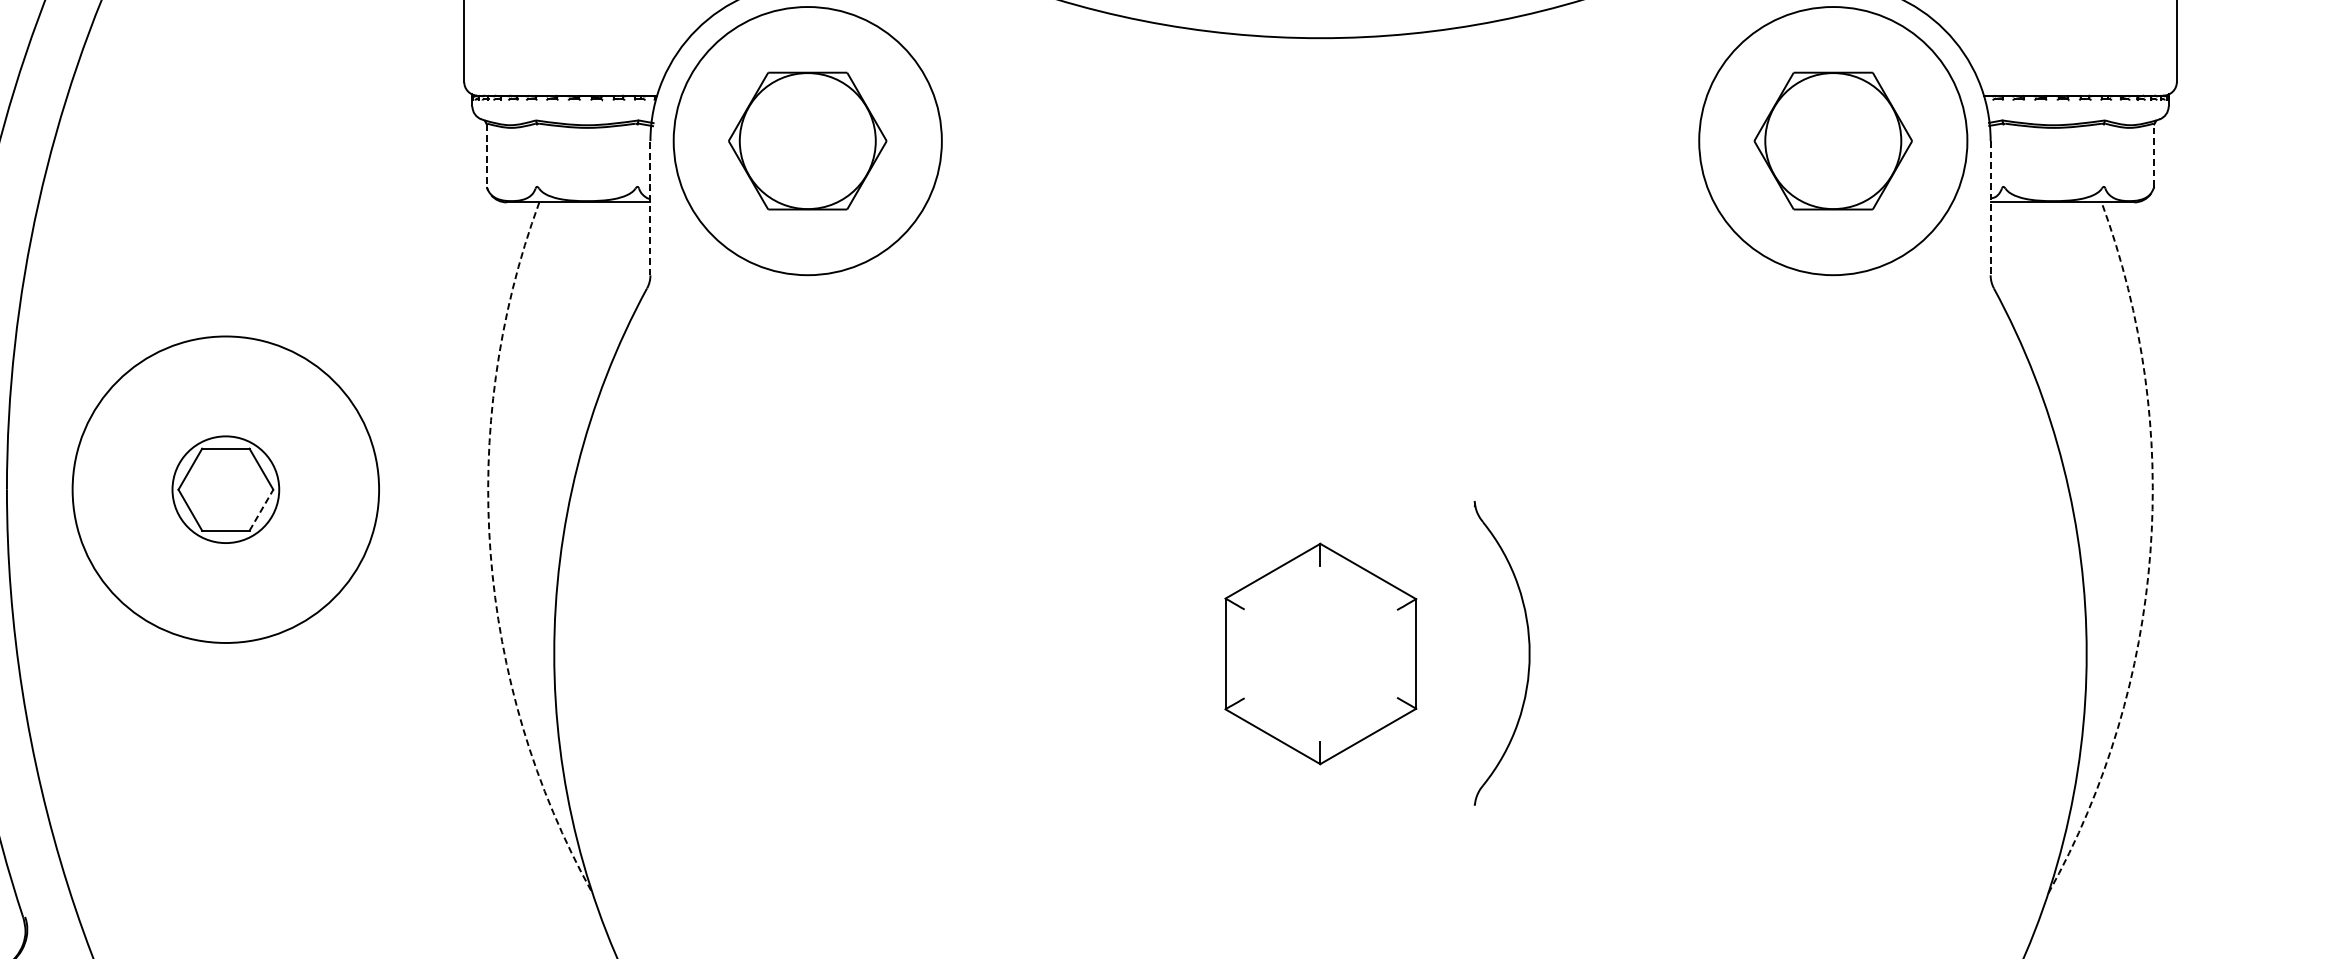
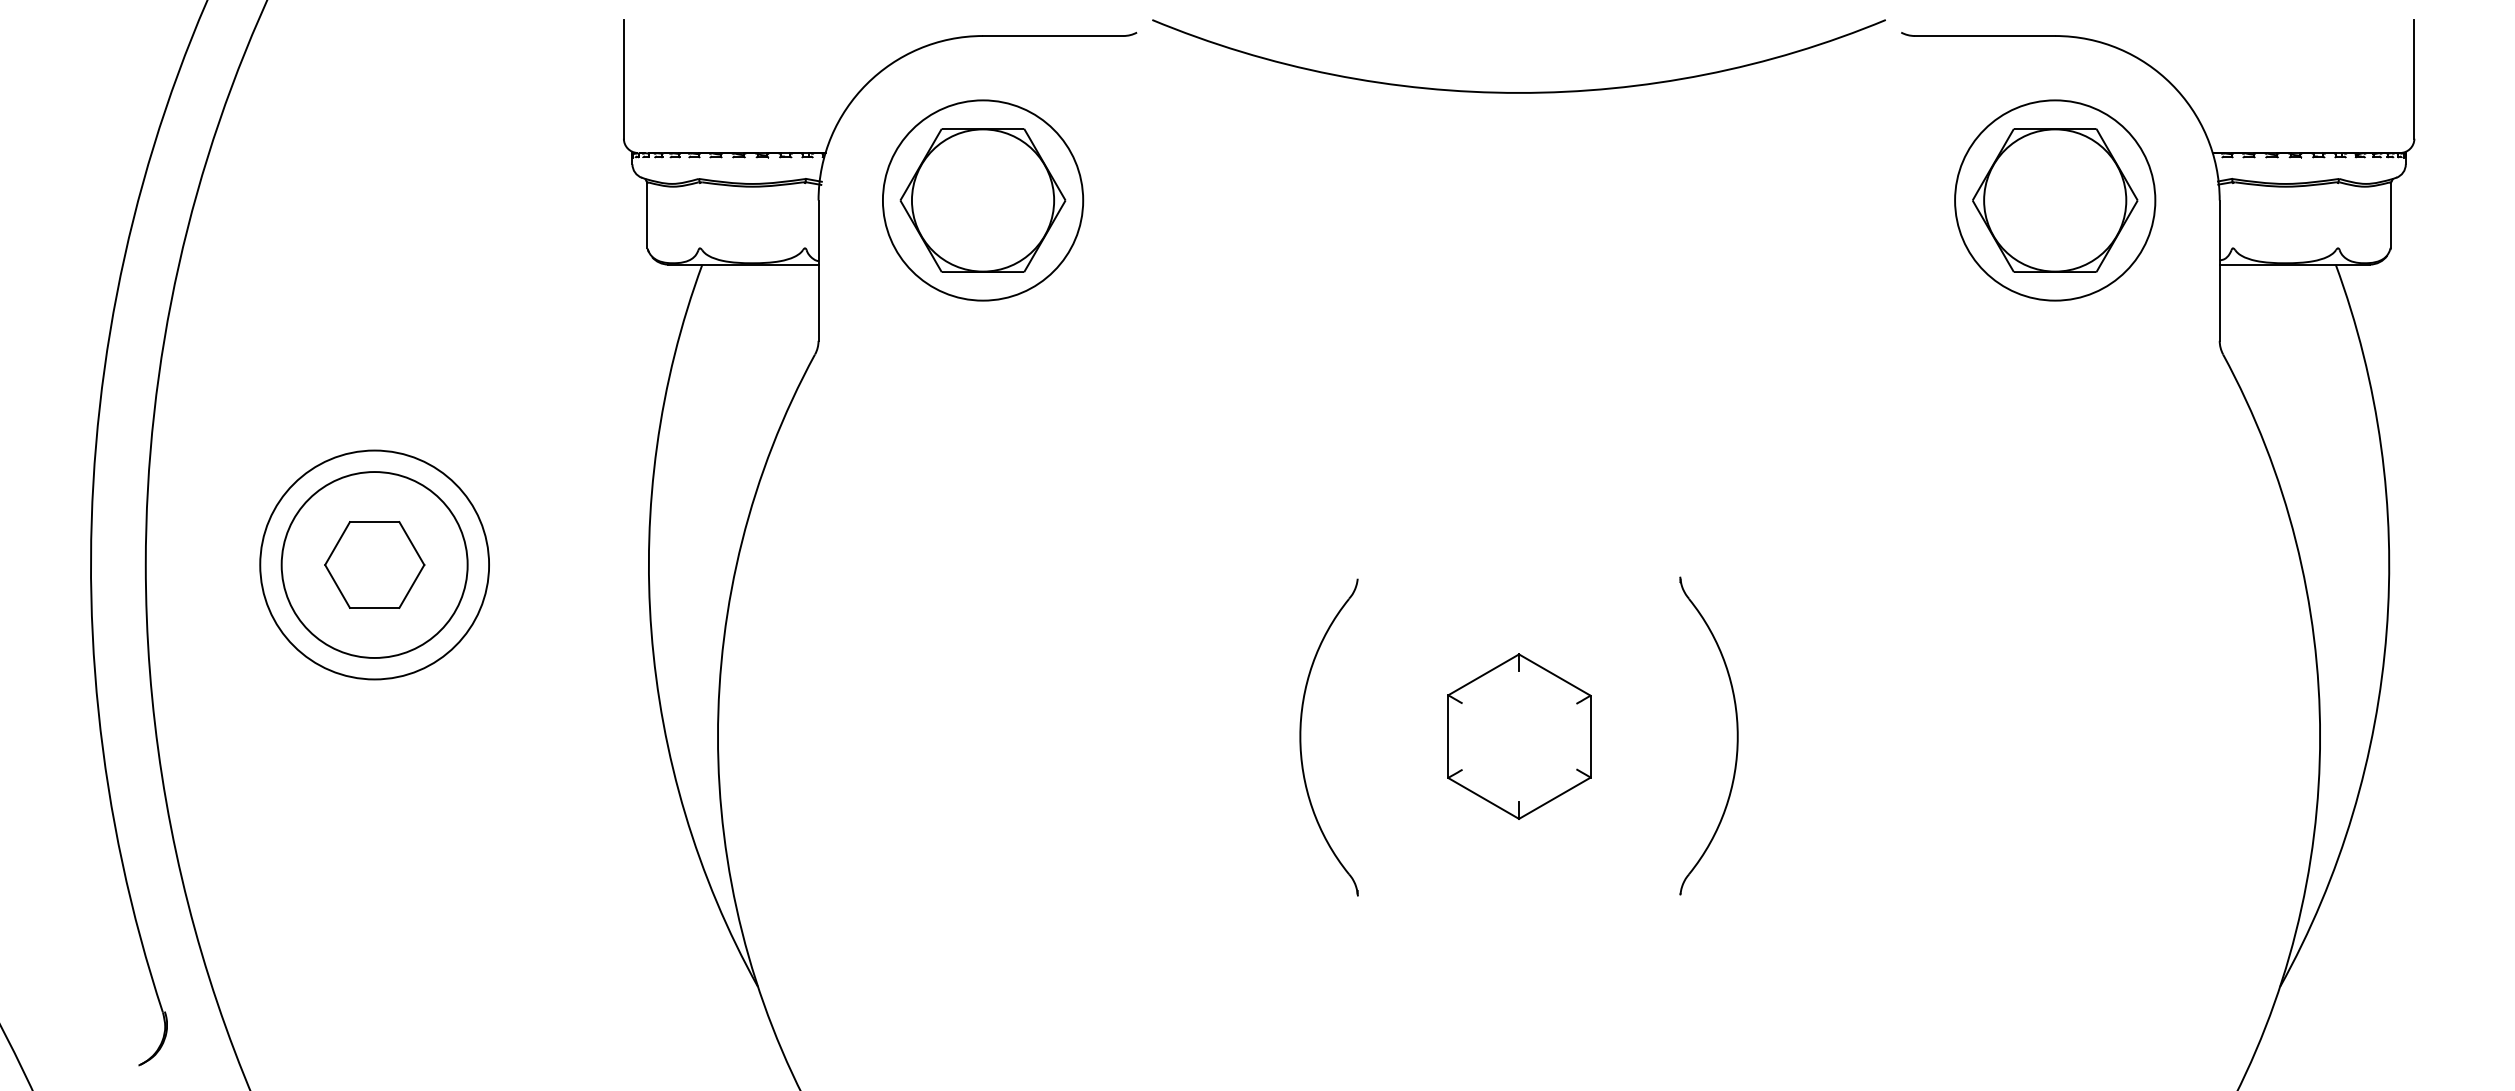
circle: (807, 141) -> (982, 200), size x0.71
circle: (1833, 141) -> (2055, 200), size x0.71
line: (486, 155) -> (647, 215), dashed -> solid
line: (2154, 155) -> (2390, 215), dashed -> solid
line: (650, 208) -> (818, 270), dashed -> solid
line: (1990, 209) -> (2219, 271), dashed -> solid
circle: (225, 489) -> (374, 564), size x0.71
circle: (225, 489) -> (374, 564), size x1.67
line: (261, 510) -> (411, 586), dashed -> solid
arc: (490, 553) -> (651, 631), dashed -> solid
arc: (2150, 553) -> (2386, 631), dashed -> solid
part: (1320, 653) -> (1519, 736), size x0.71
part: (1112, 654) -> (1301, 737), added

